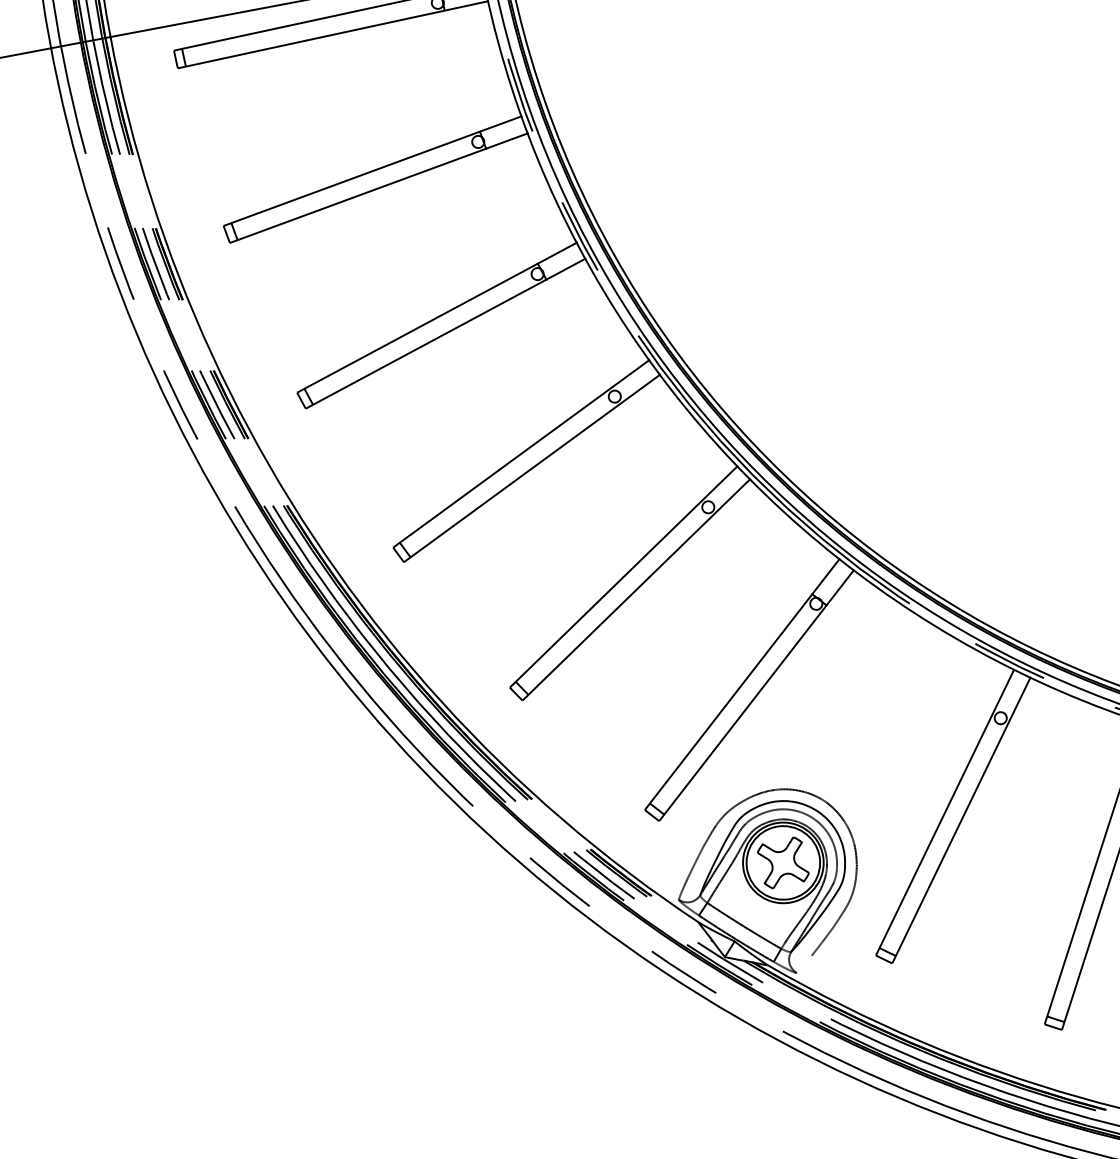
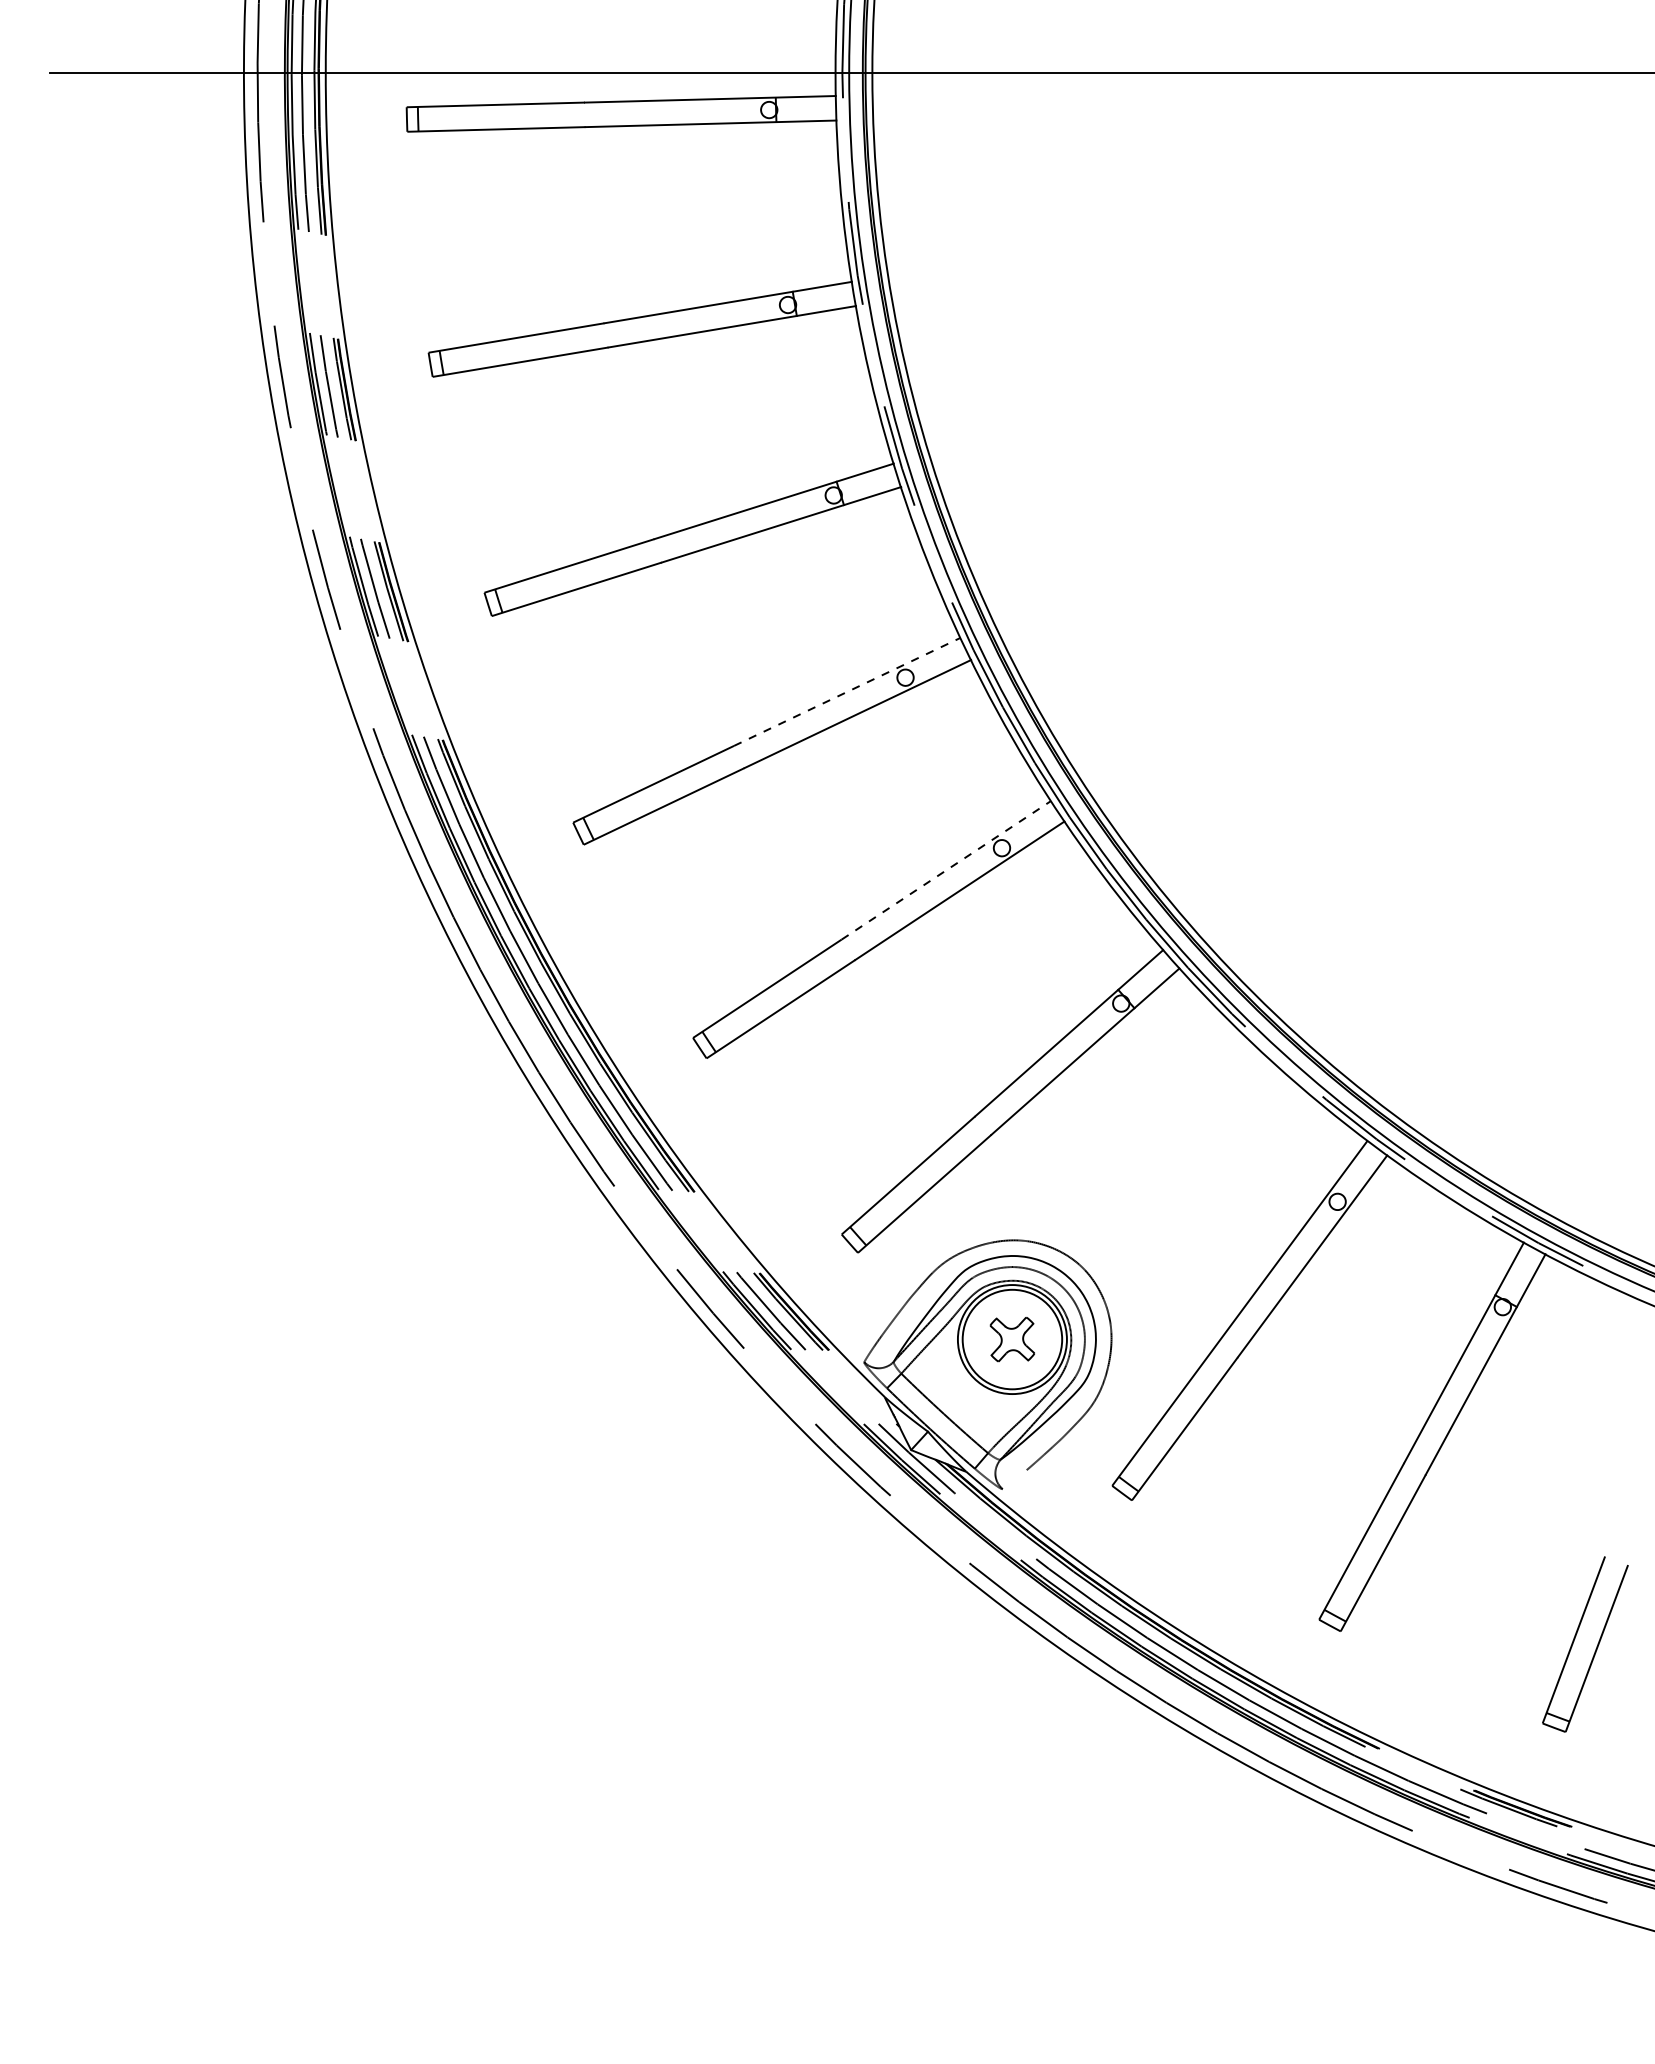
line: (574, 414) -> (847, 691), solid -> dashed
line: (671, 531) -> (946, 870), solid -> dashed
part: (783, 862) -> (1012, 1339), size x0.7

